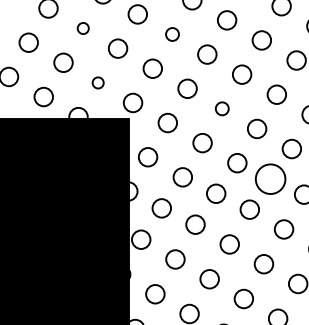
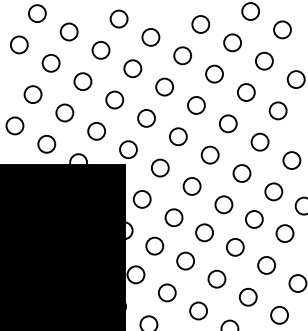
circle: (82, 28) -> (82, 81), size x1.67
circle: (172, 33) -> (164, 86), size x1.43
circle: (98, 83) -> (96, 131), size x1.67
circle: (221, 108) -> (209, 154), size x1.43
circle: (269, 179) -> (253, 219), size x0.62

